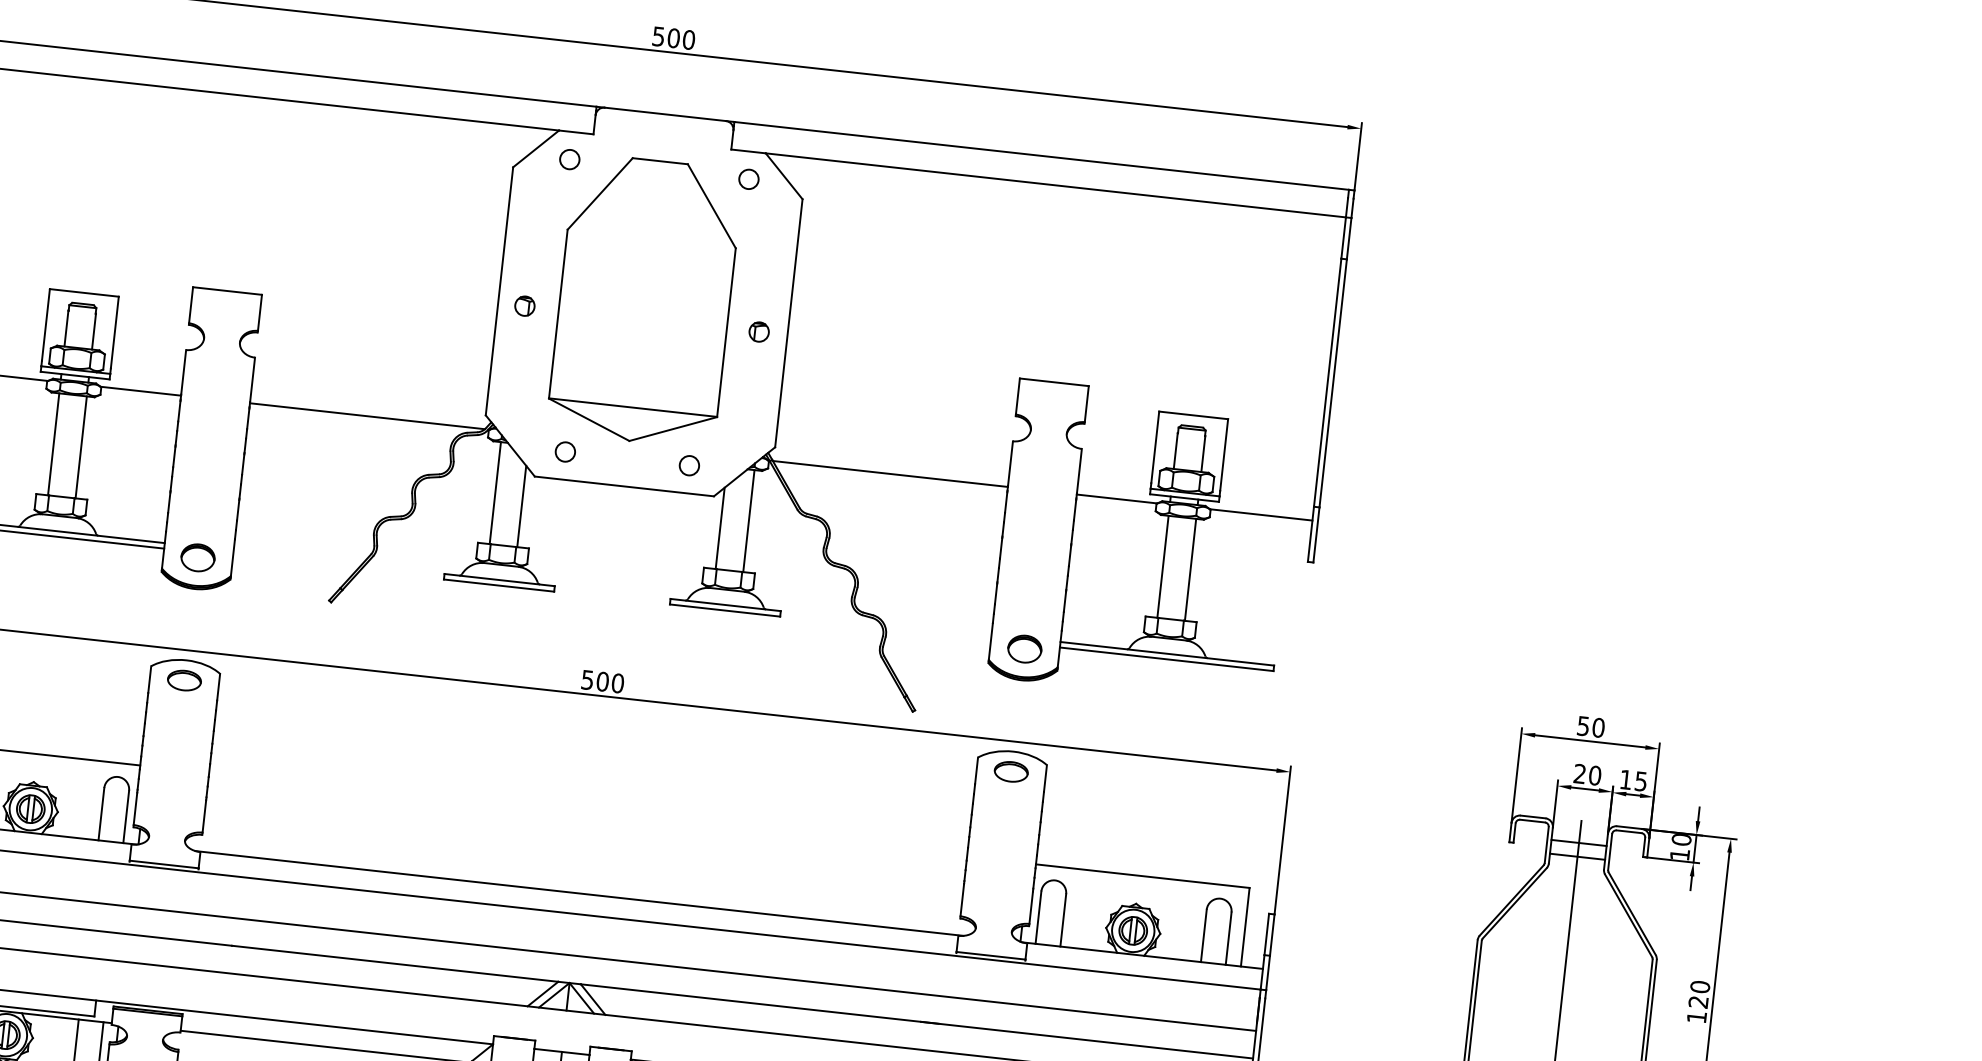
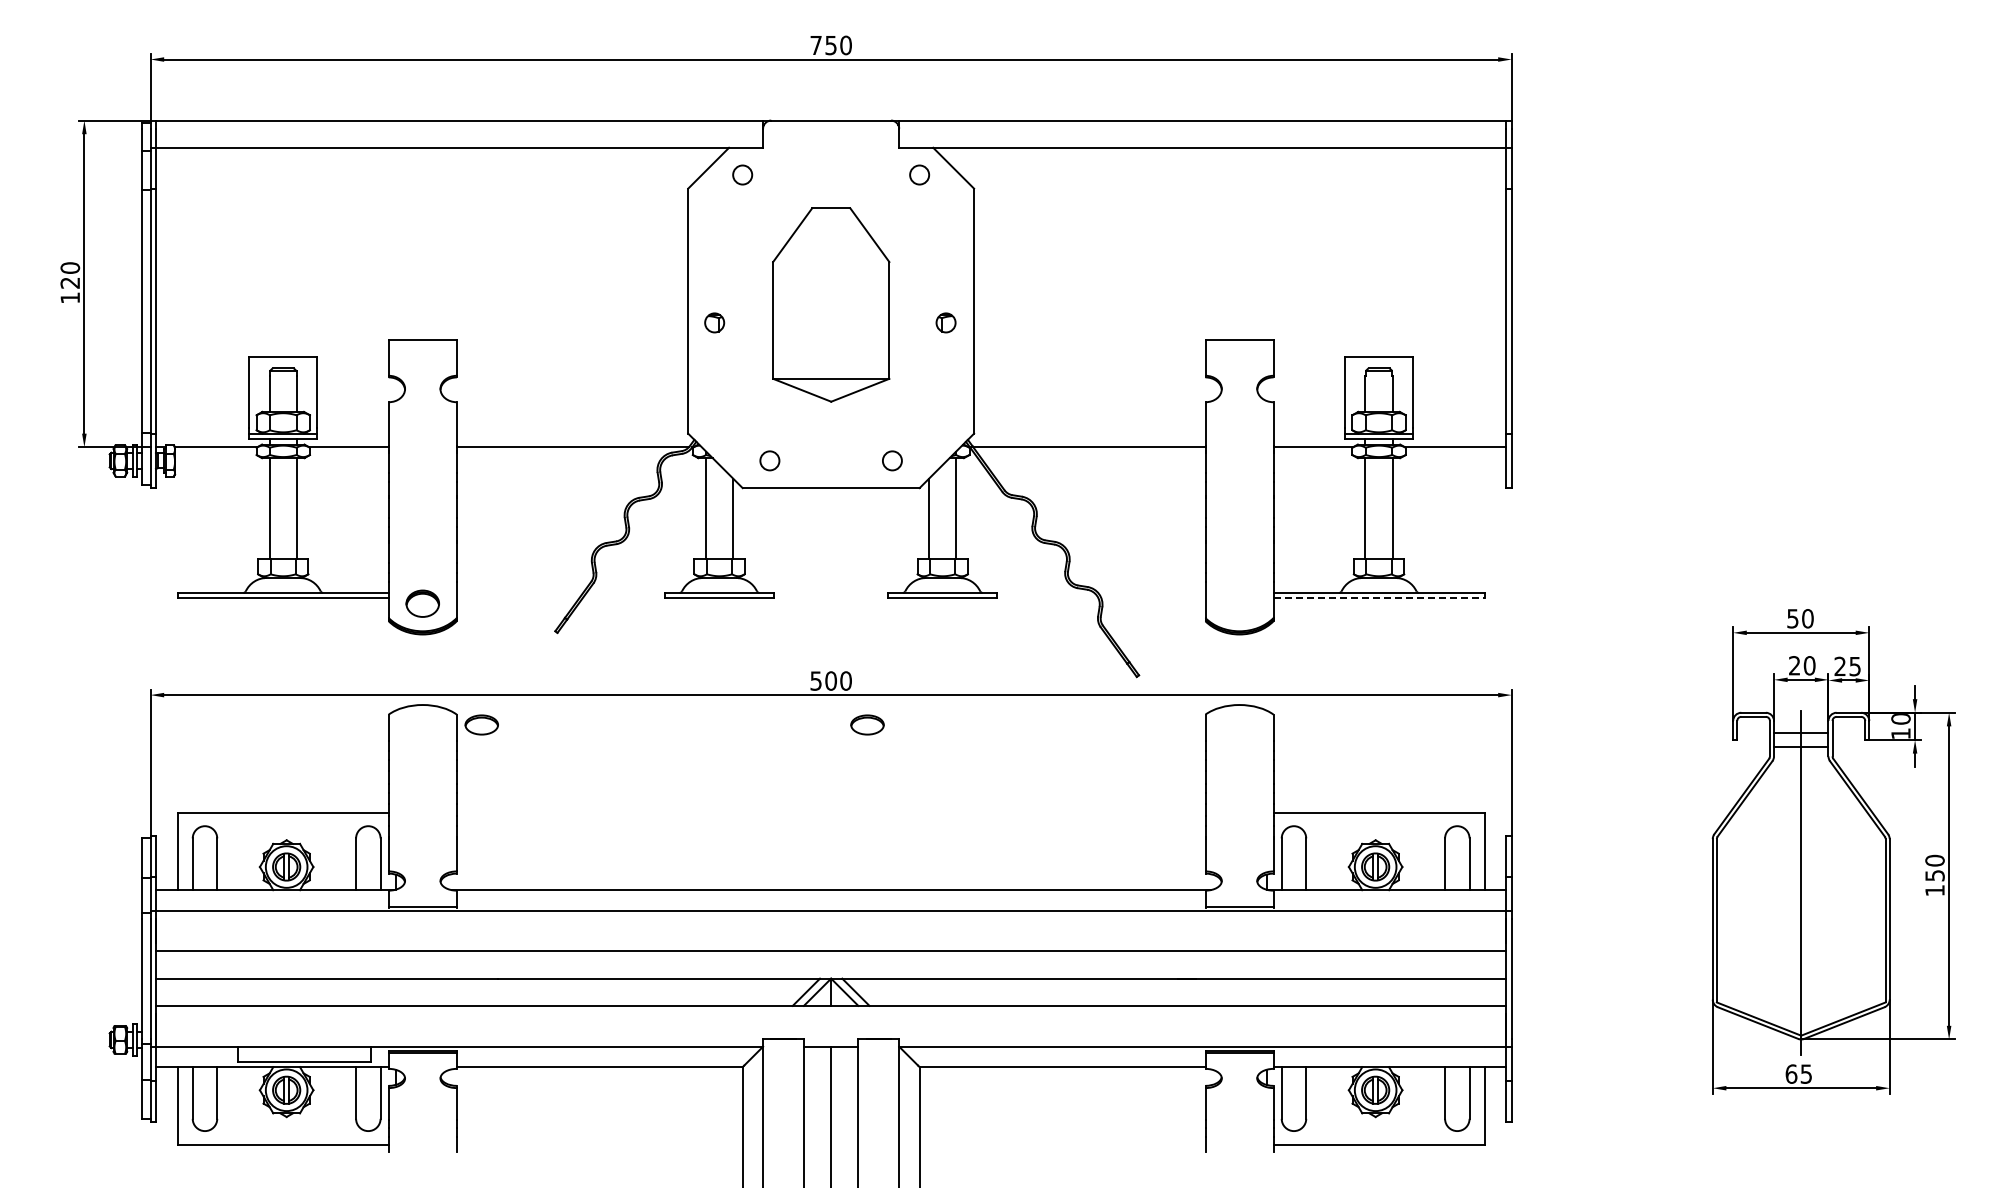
text: (666, 37) -> (823, 45), 500 -> 750
part: (645, 300) -> (831, 304), size x0.7
part: (1024, 648) -> (1239, 603), removed
line: (1167, 659) -> (1379, 598), solid -> dashed
part: (184, 680) -> (481, 724), moved
part: (1011, 771) -> (867, 724), moved
text: (1625, 778) -> (1839, 665), 15 -> 25
text: (1698, 1001) -> (1934, 875), 120 -> 150

